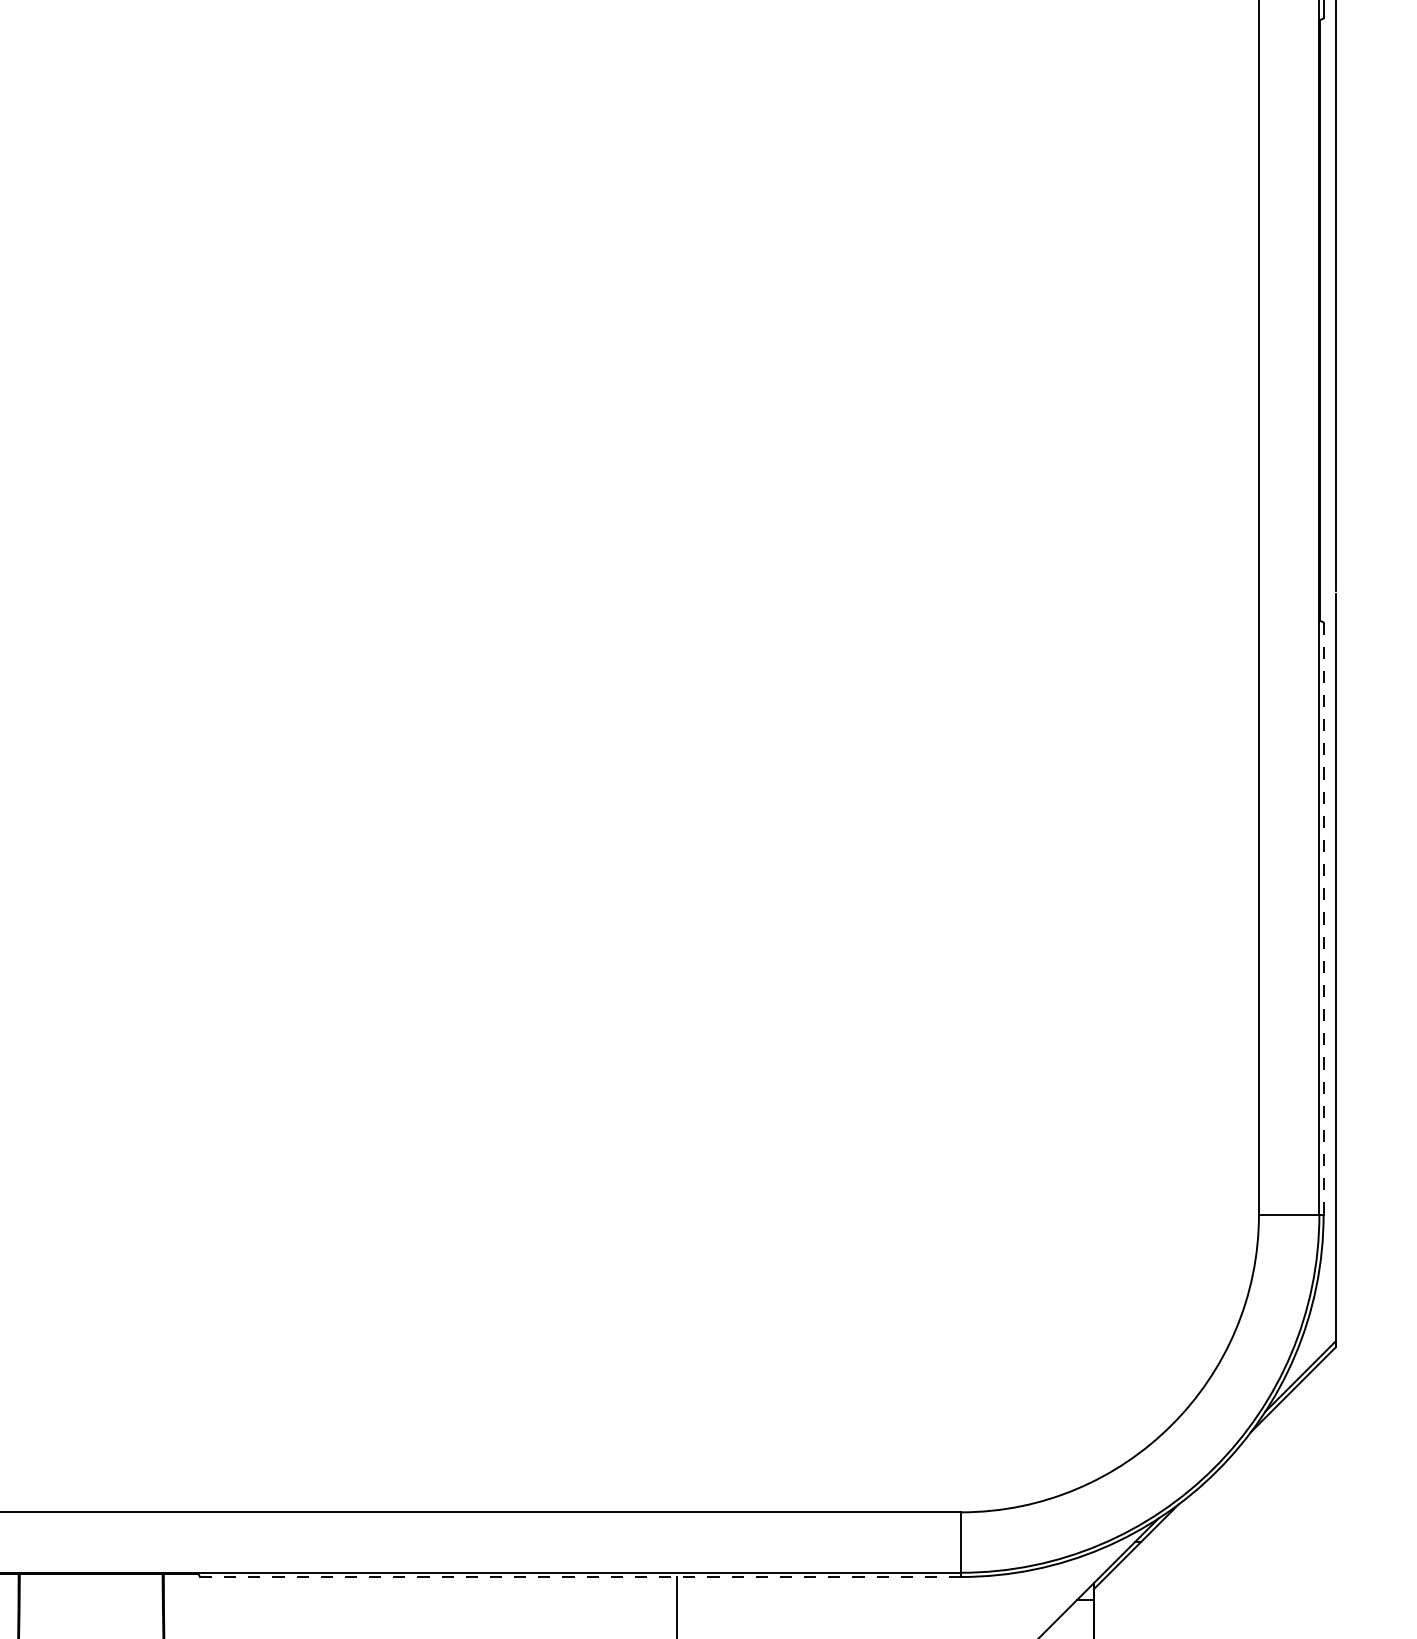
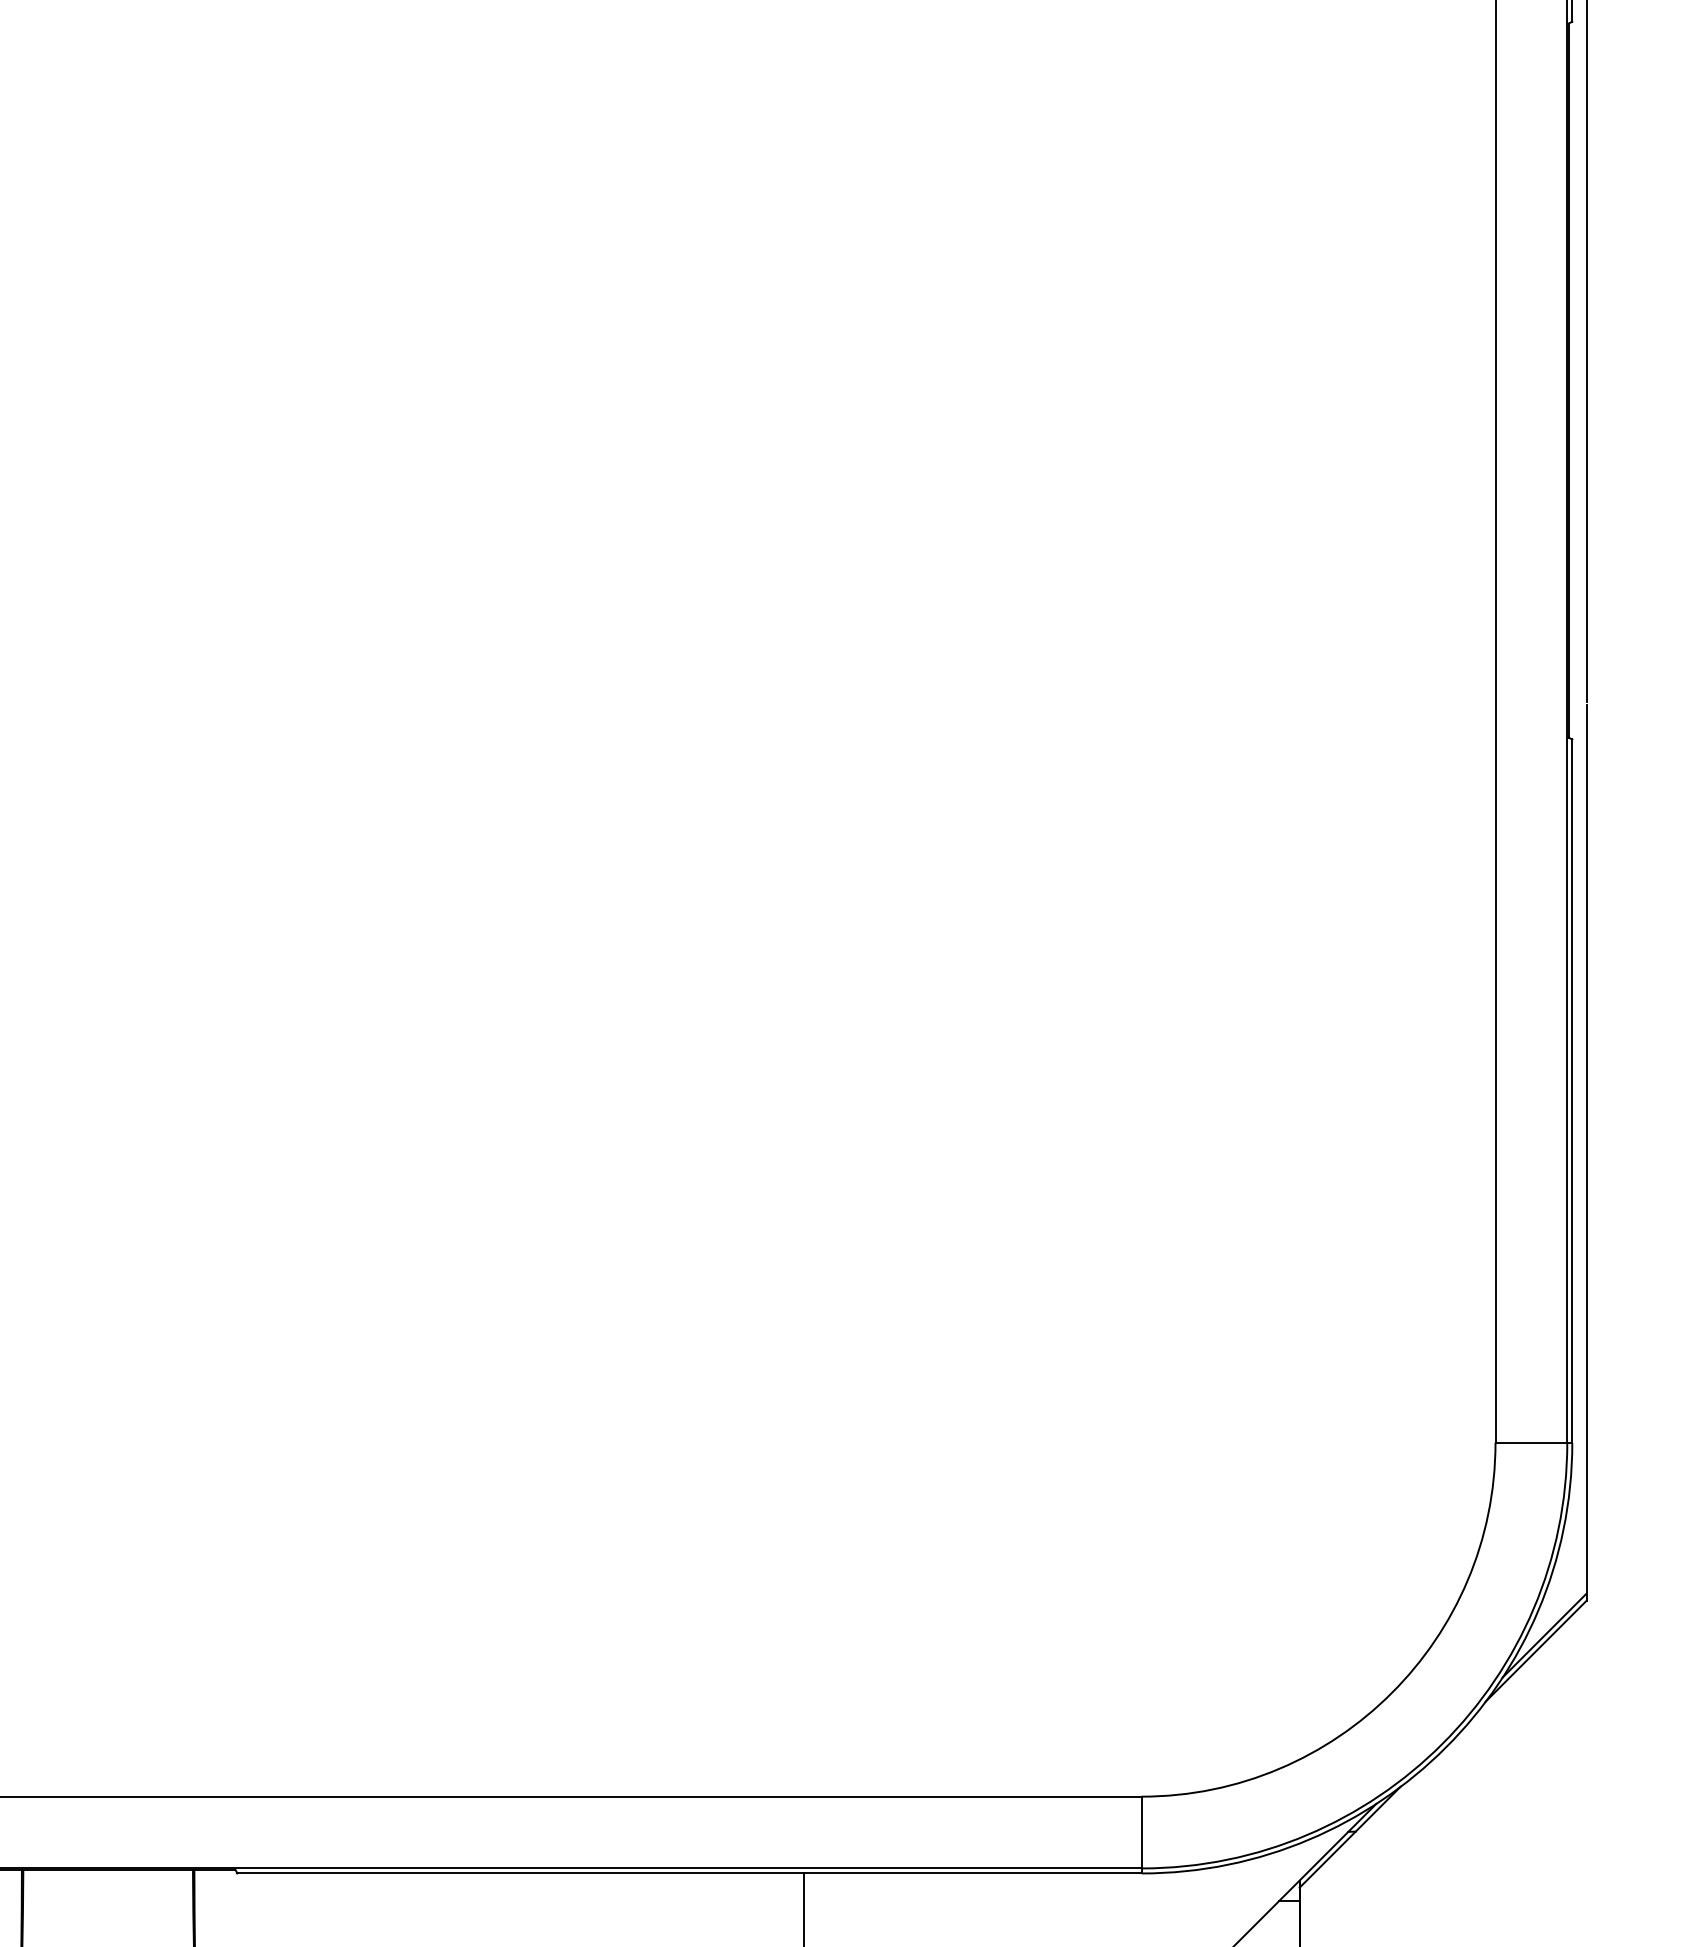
line: (1323, 918) -> (1572, 1091), dashed -> solid
line: (580, 1577) -> (689, 1873), dashed -> solid

